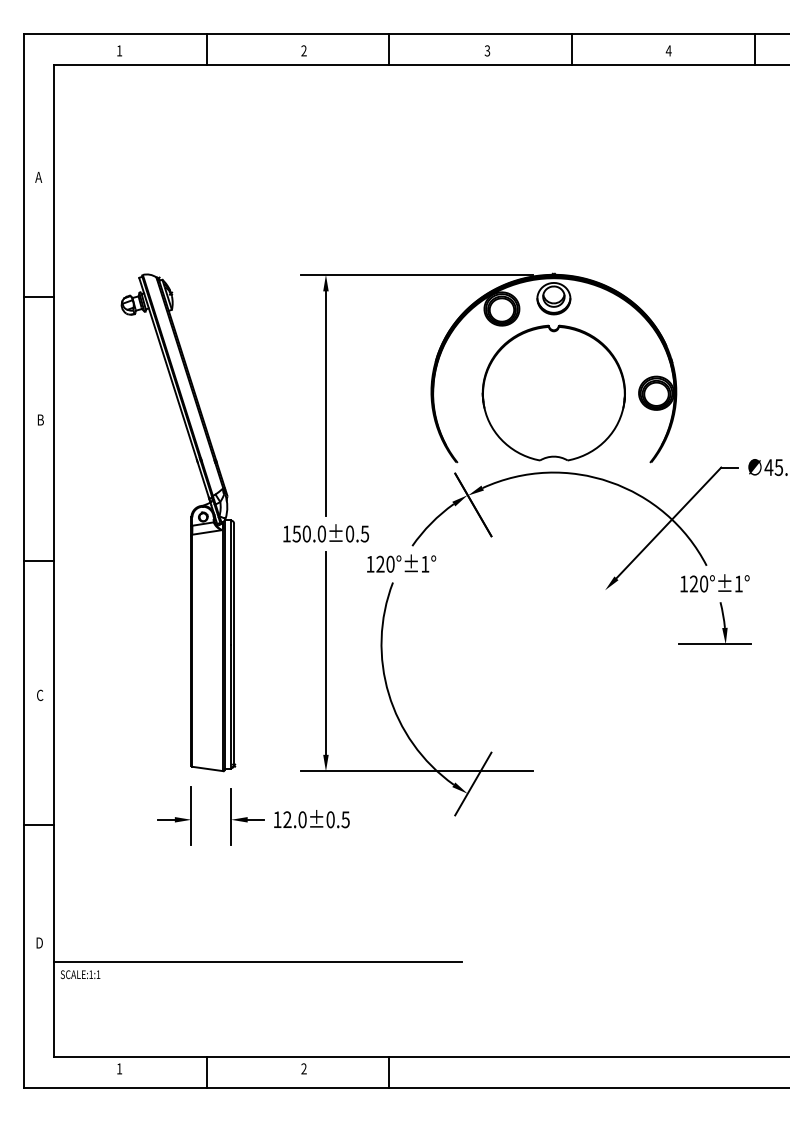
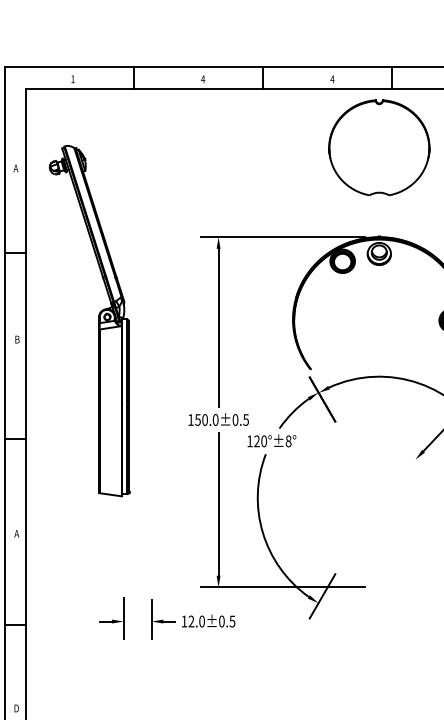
text: (303, 50) -> (202, 78), 2 -> 4
text: (487, 50) -> (332, 78), 3 -> 4
part: (553, 392) -> (379, 147), moved
part: (190, 522) -> (98, 320), moved
text: (425, 563) -> (288, 440), 120°±1° -> 120°±8°
text: (39, 695) -> (16, 533), C -> A

